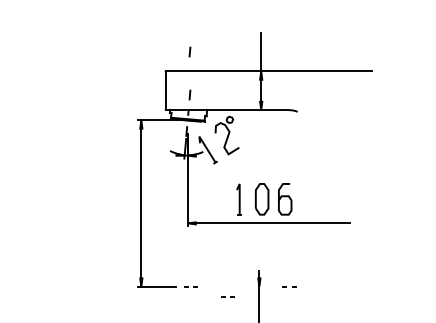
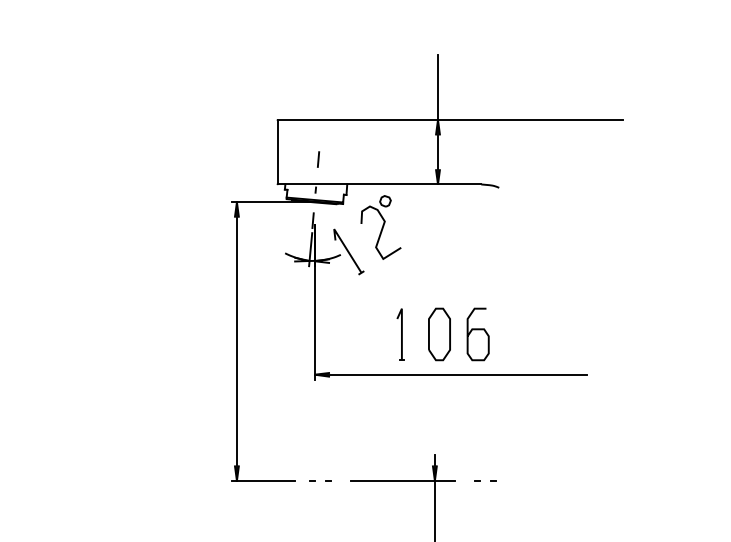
line: (189, 51) -> (317, 86), removed
line: (240, 286) -> (403, 480), added
line: (225, 296) -> (378, 497), removed

